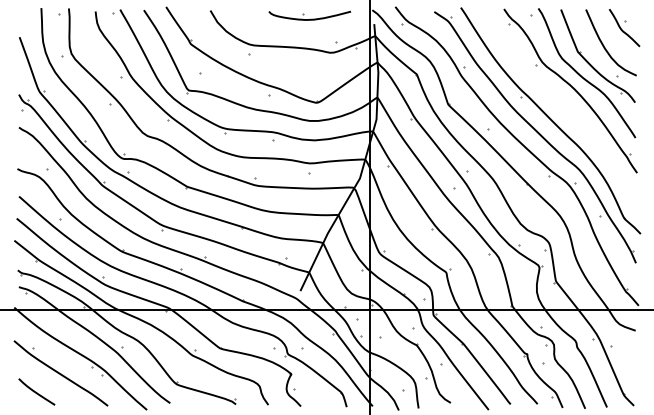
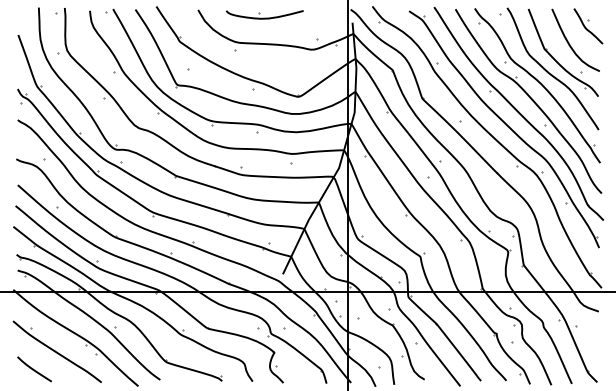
part: (309, 15) -> (264, 14), moved
part: (560, 107) -> (528, 101), added

